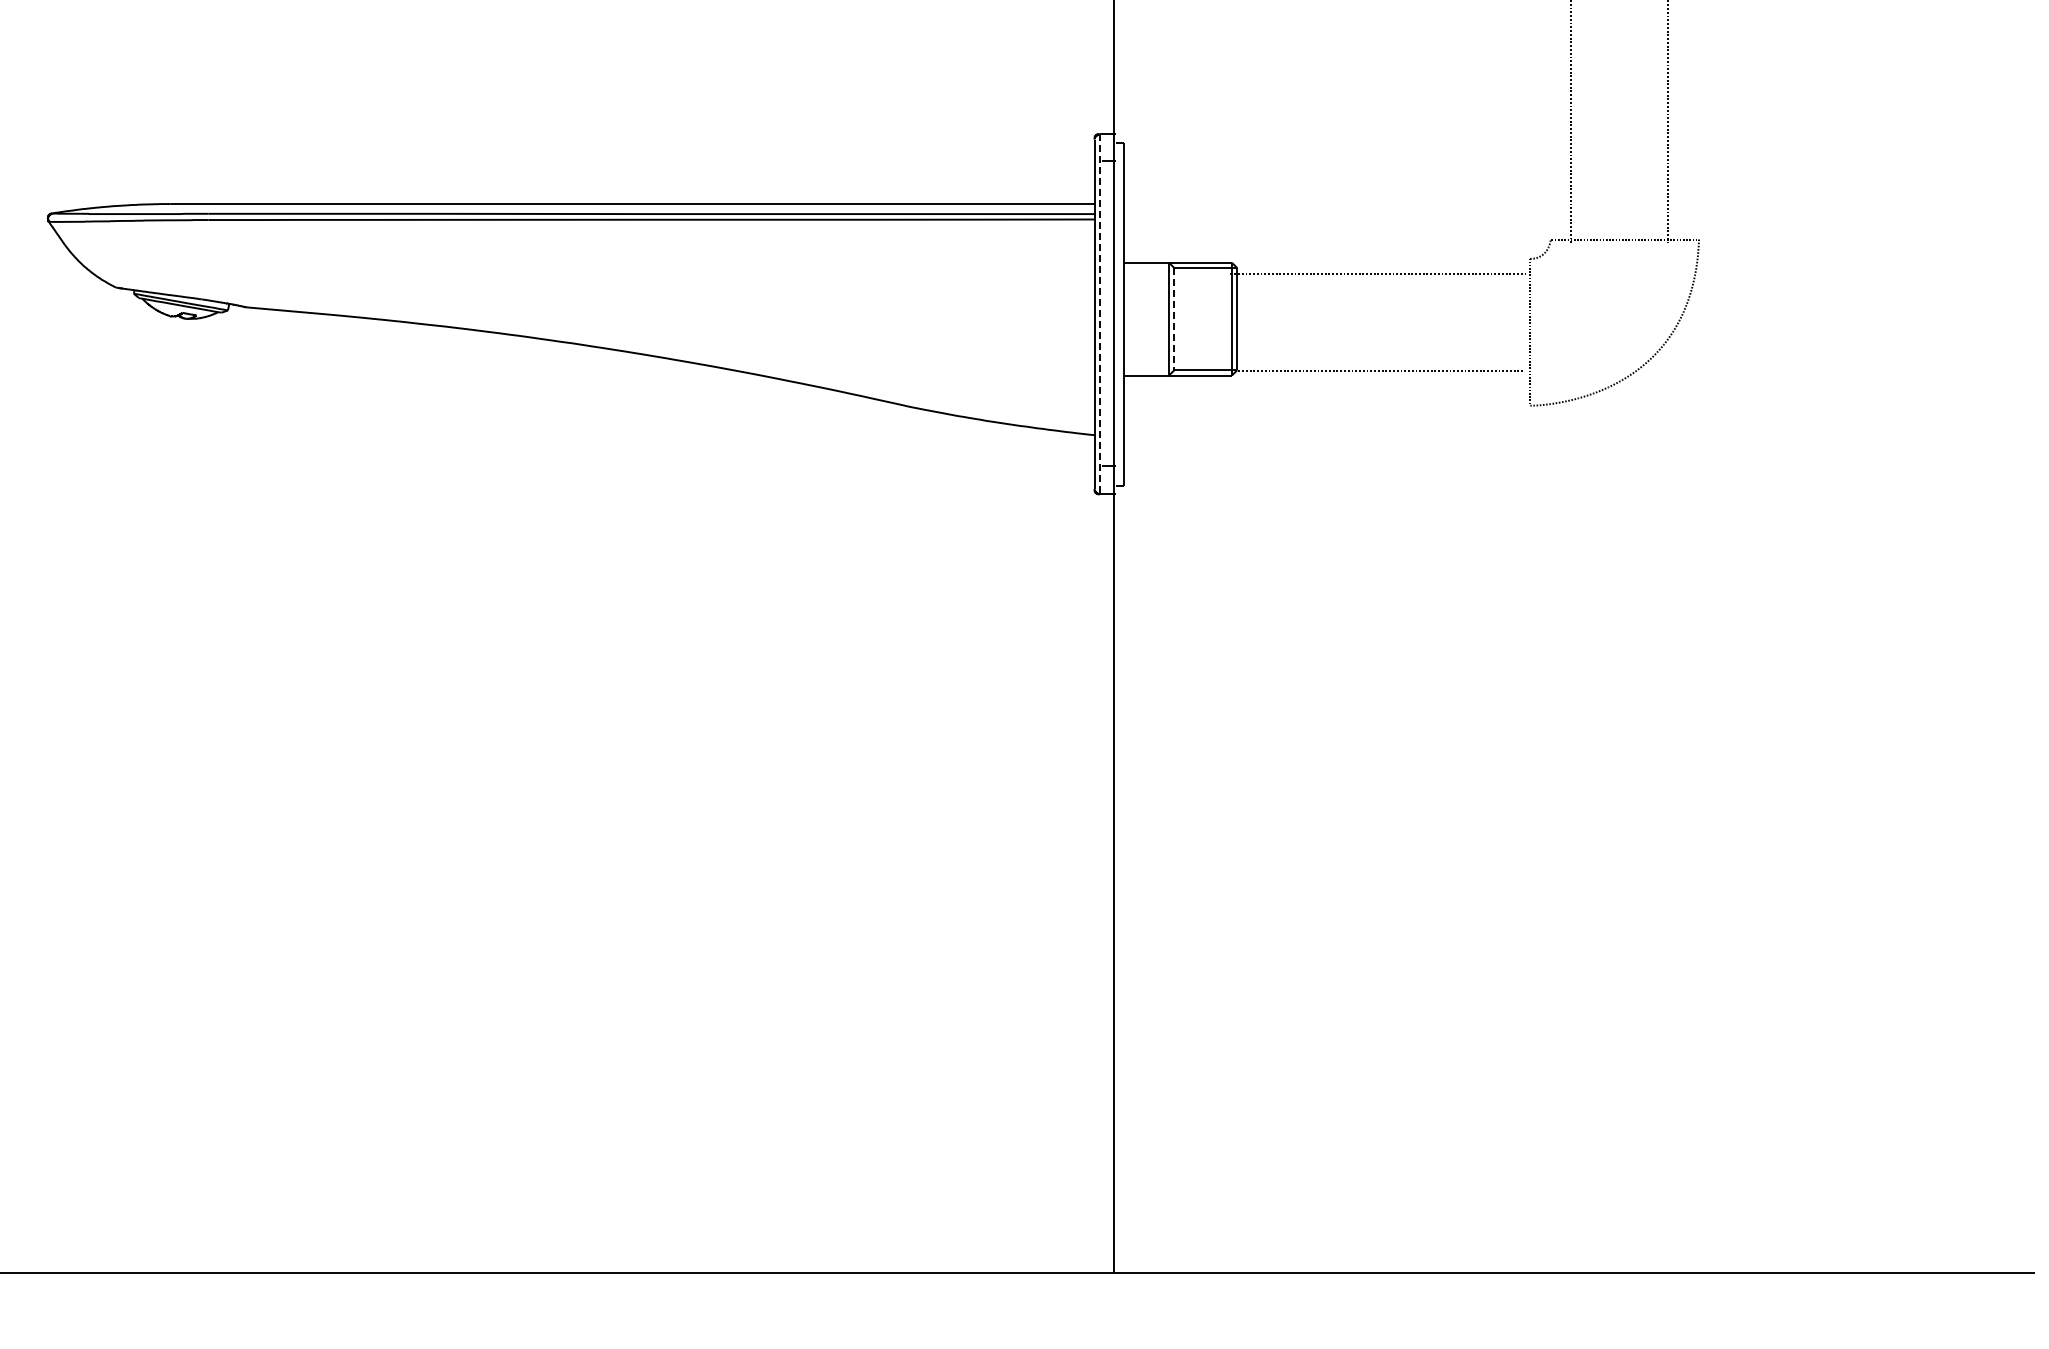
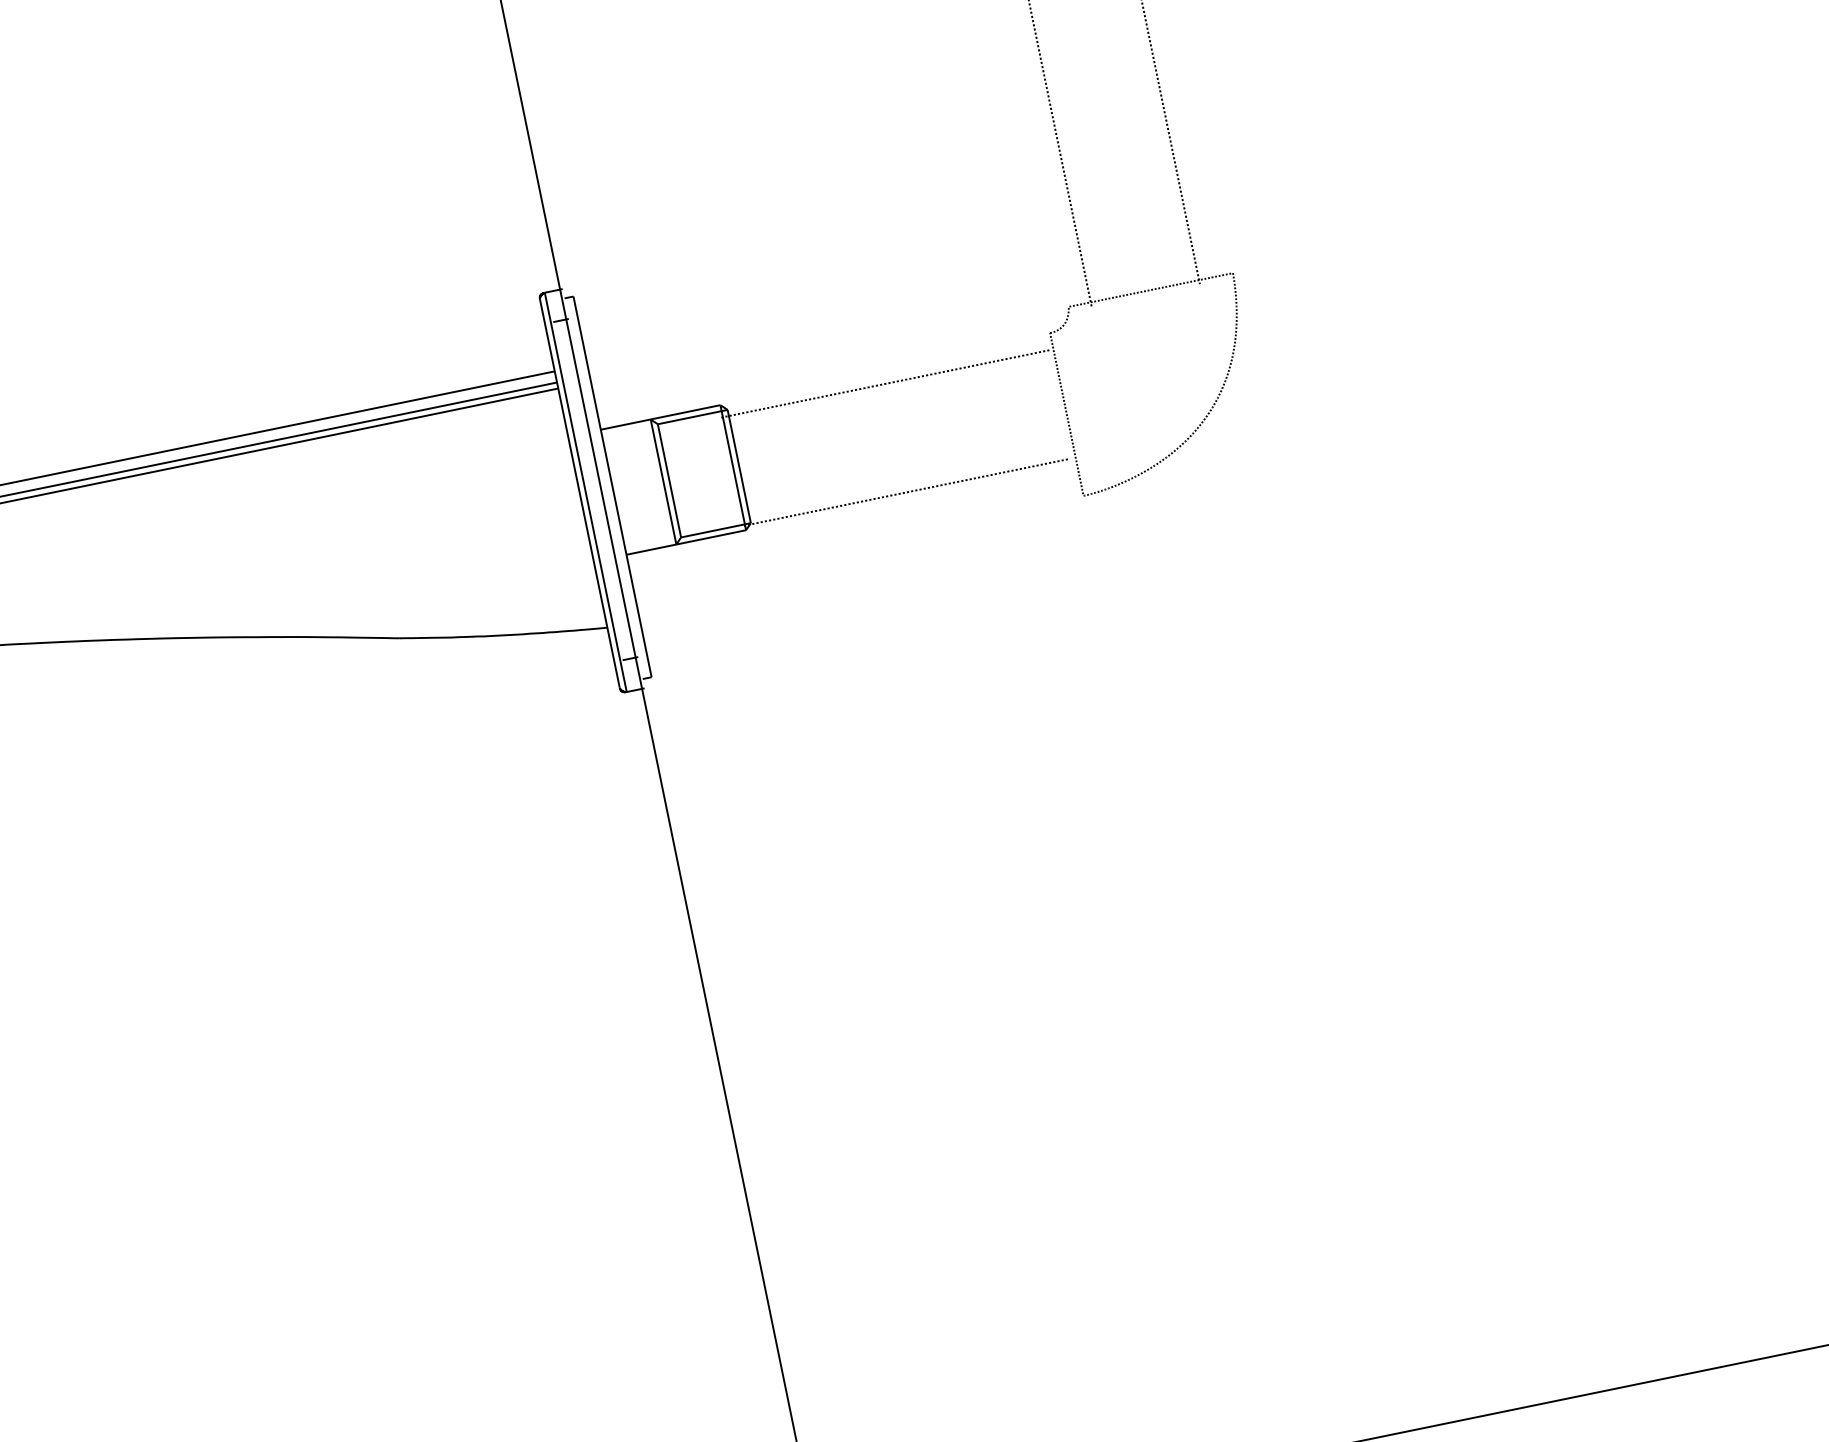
line: (1099, 314) -> (585, 492), dashed -> solid
line: (1174, 319) -> (669, 481), dashed -> solid

